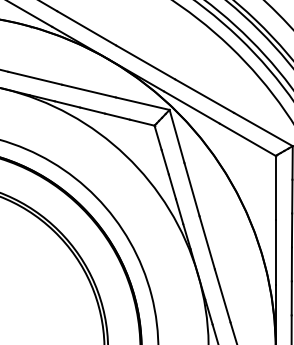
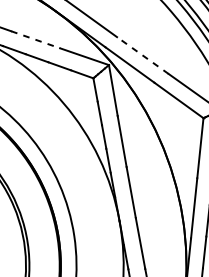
line: (89, 91) -> (36, 40), solid -> dashed
line: (204, 96) -> (142, 55), solid -> dashed

